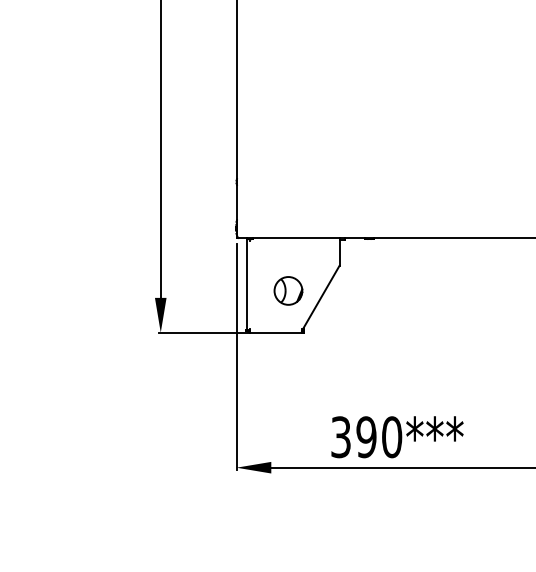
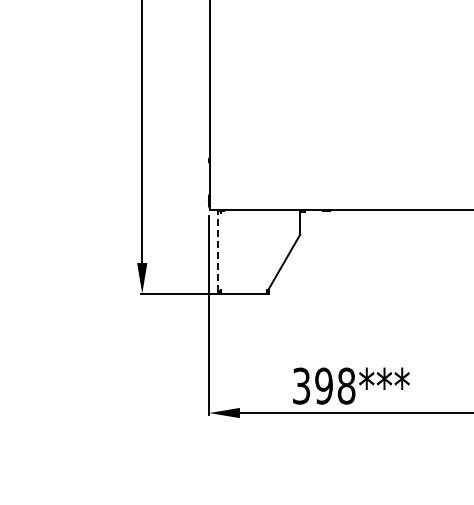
line: (247, 284) -> (218, 251), solid -> dashed
part: (287, 290) -> (254, 256), removed
text: (391, 436) -> (346, 385), 390*** -> 398***

